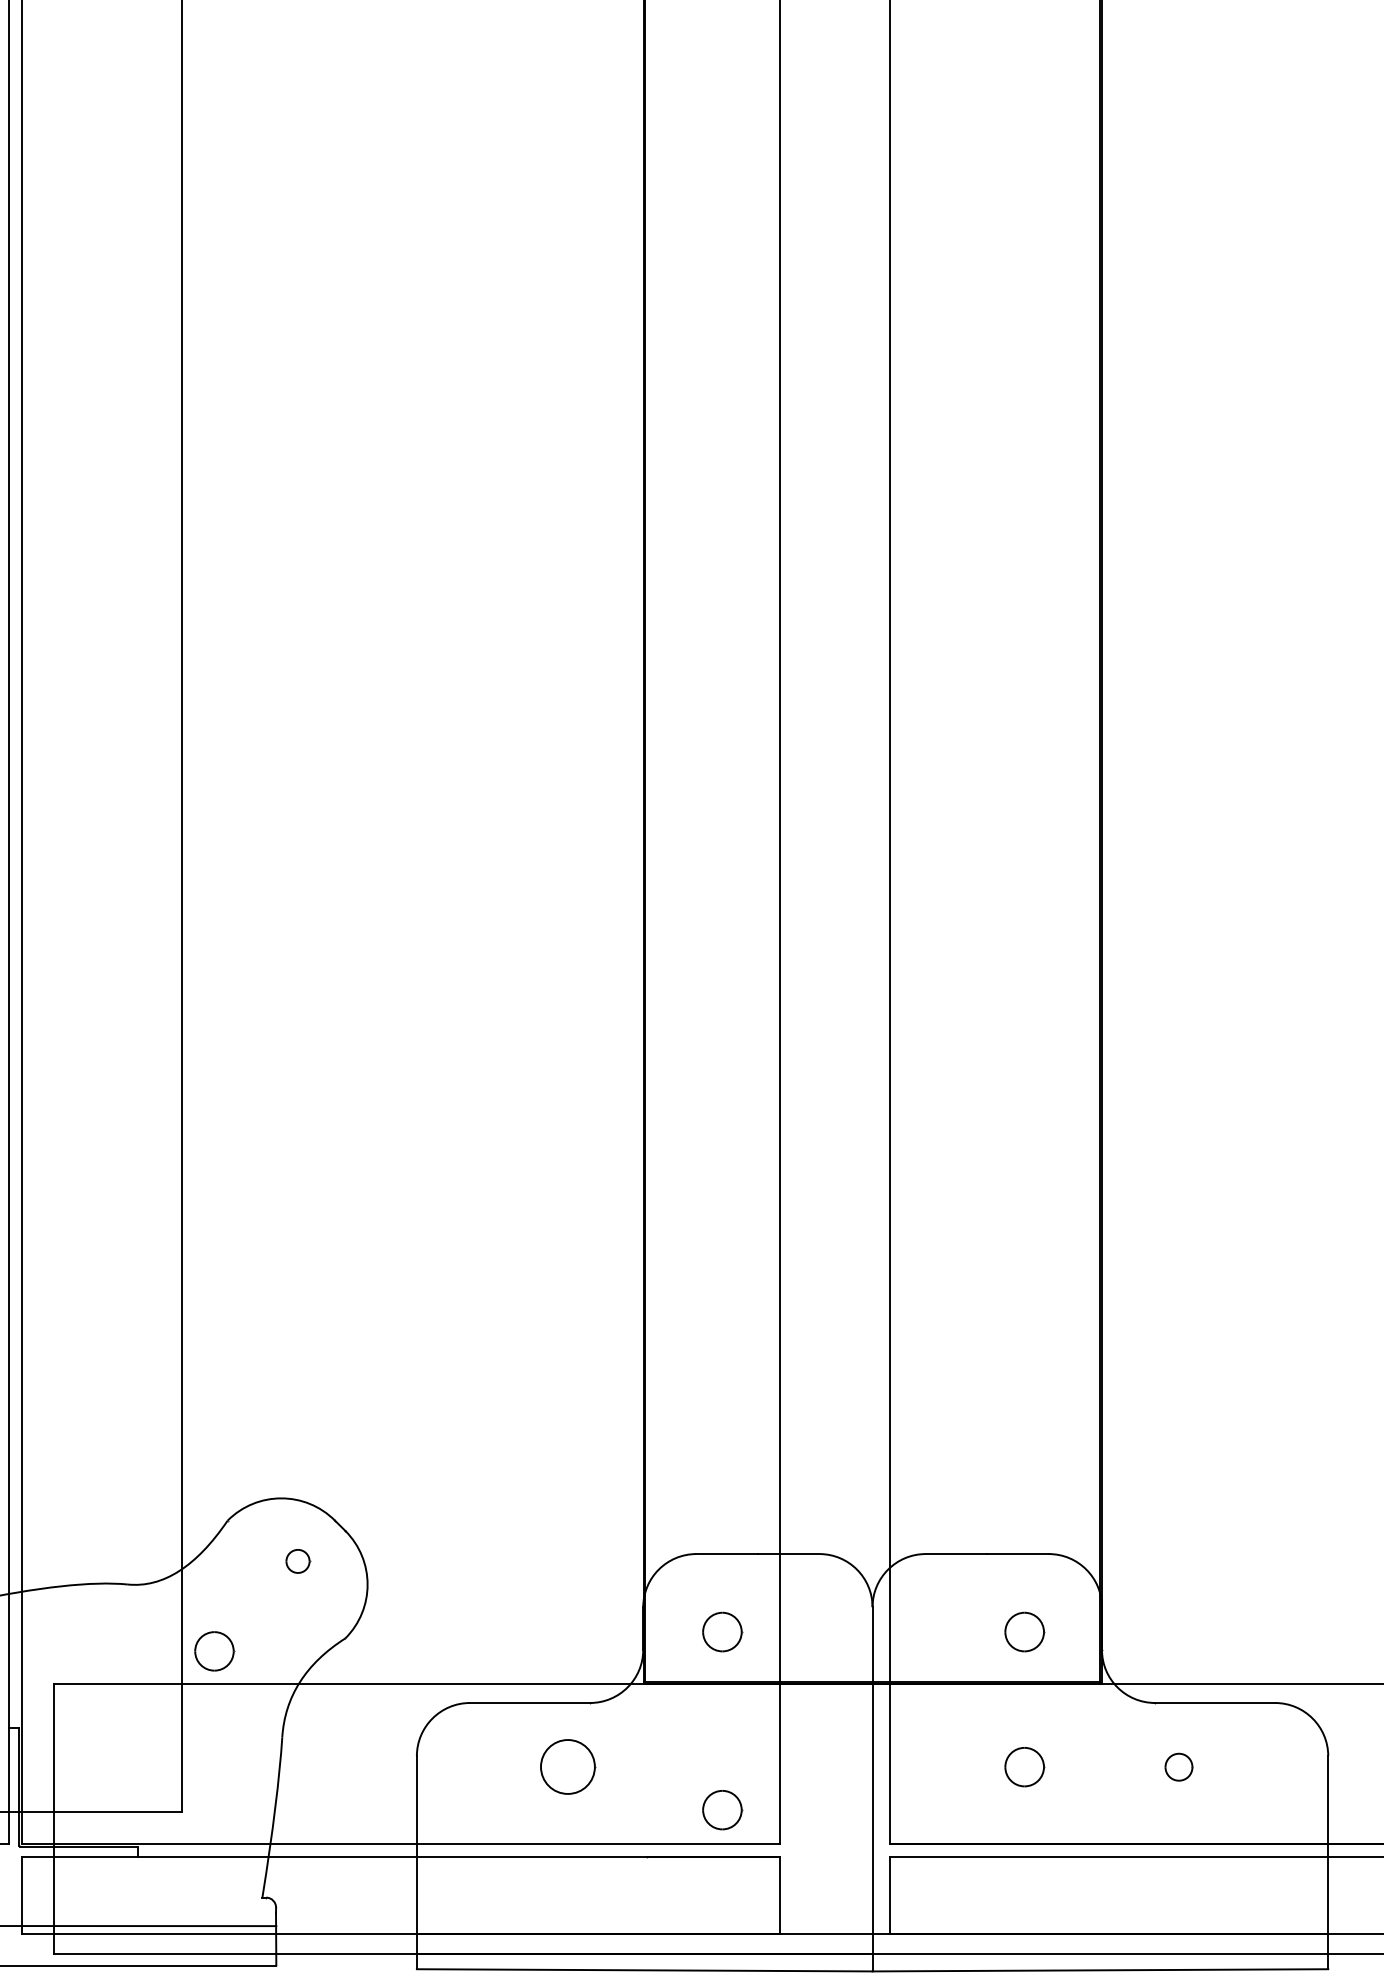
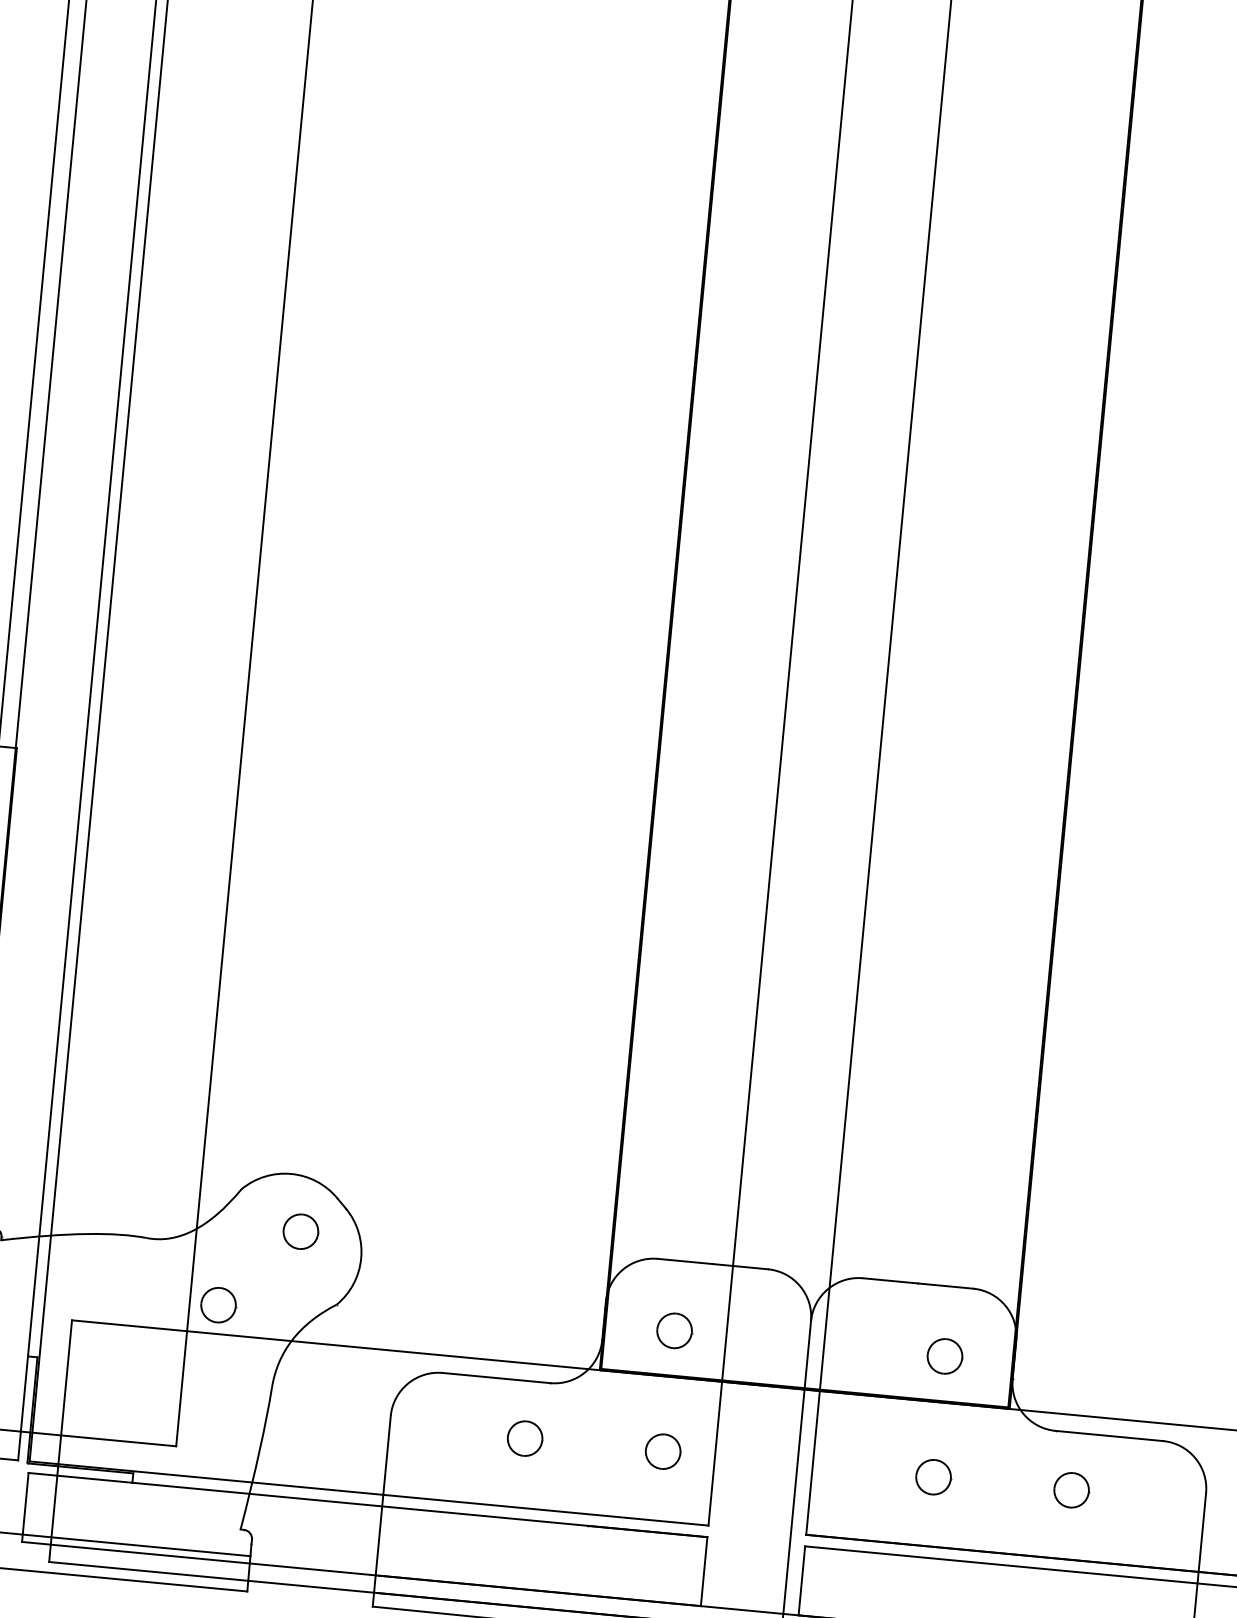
part: (297, 1561) -> (300, 1231), size x1.67
part: (568, 1767) -> (525, 1439), size x0.71
part: (1178, 1767) -> (1071, 1490), size x1.43
part: (722, 1810) -> (663, 1452), moved

